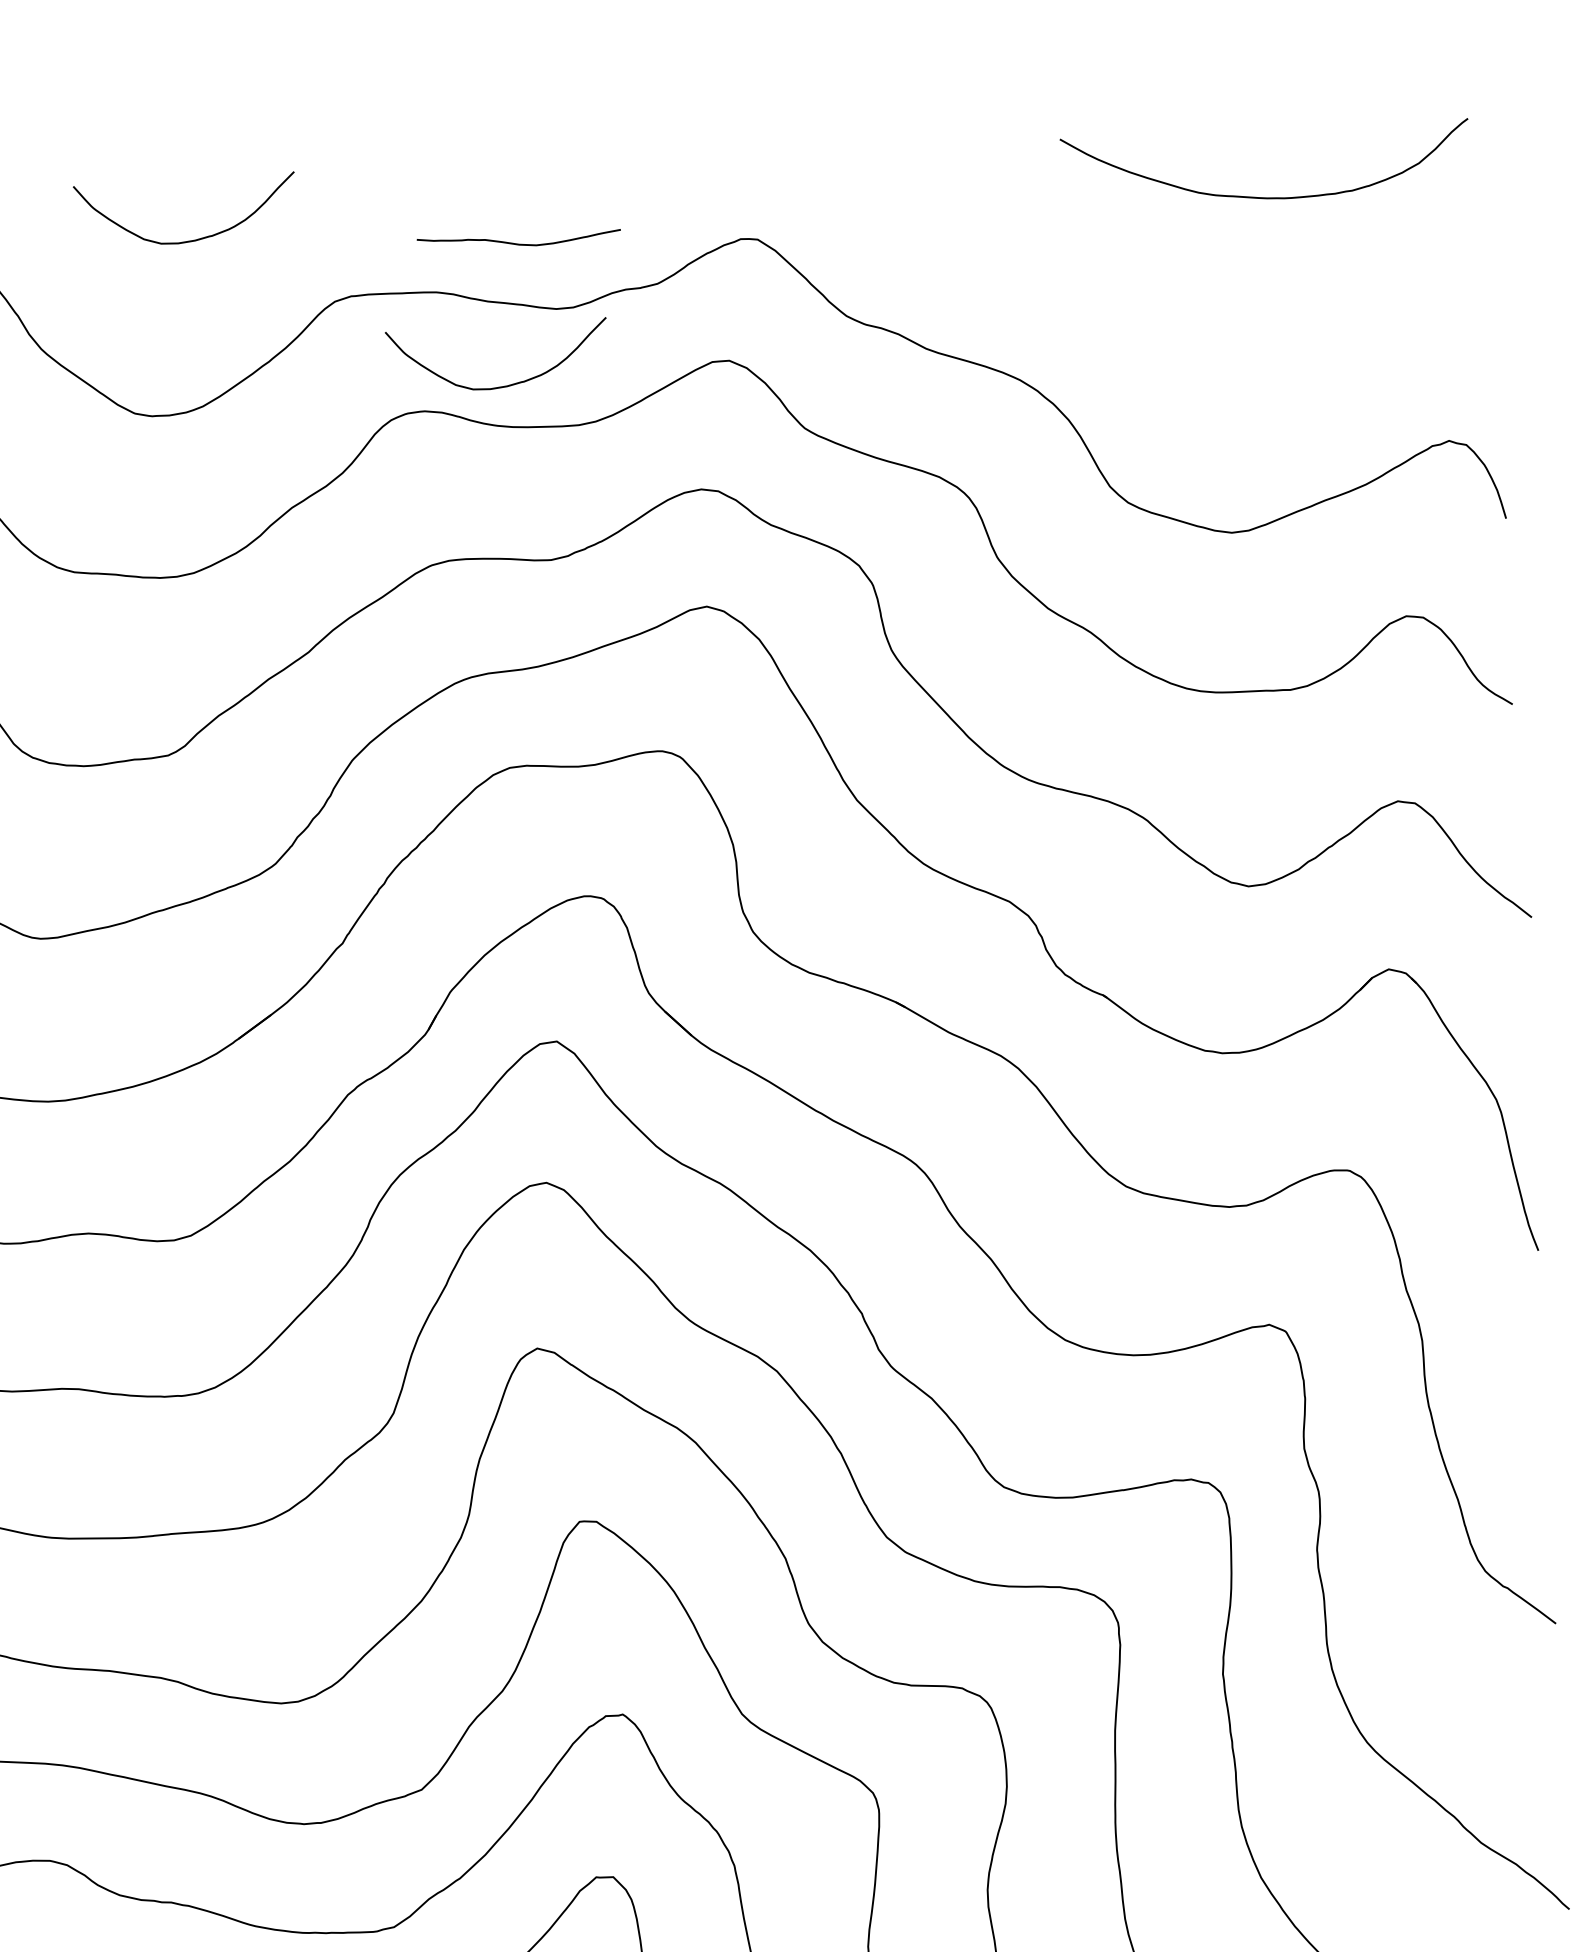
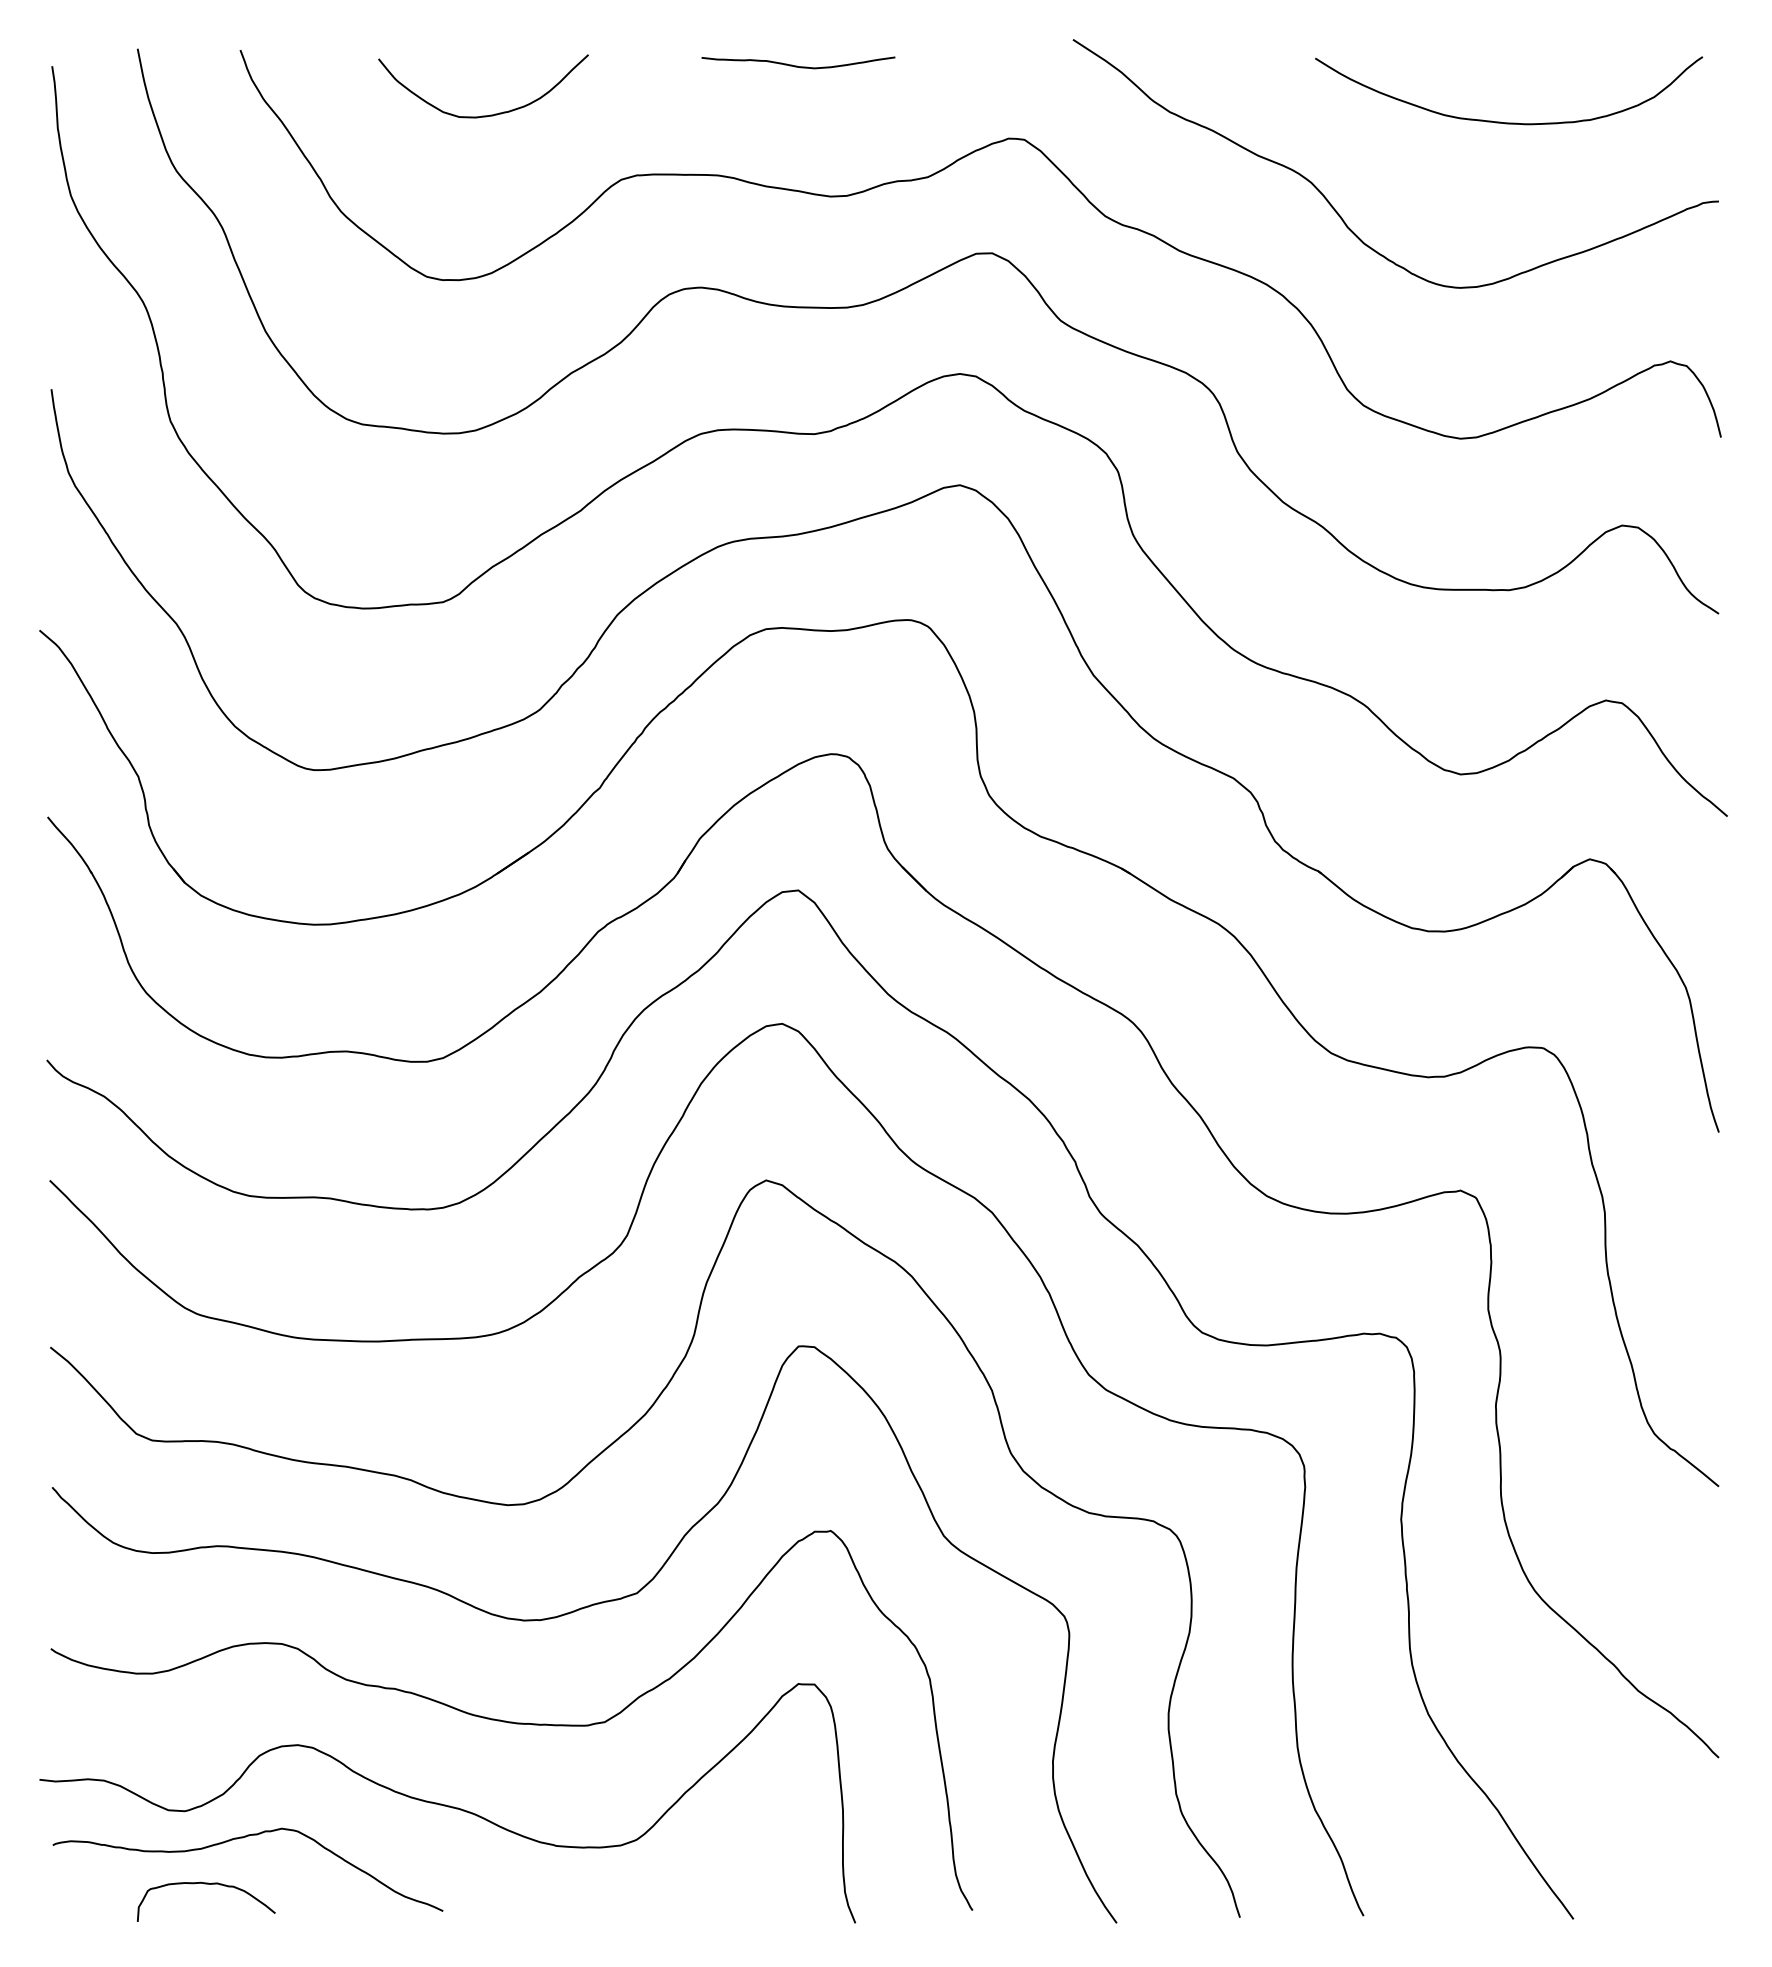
curve: (518, 243) -> (797, 65), moved
curve: (1092, 300) -> (1338, 212), added
curve: (505, 385) -> (779, 266), removed

